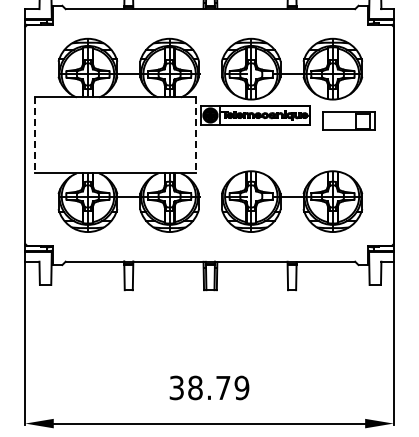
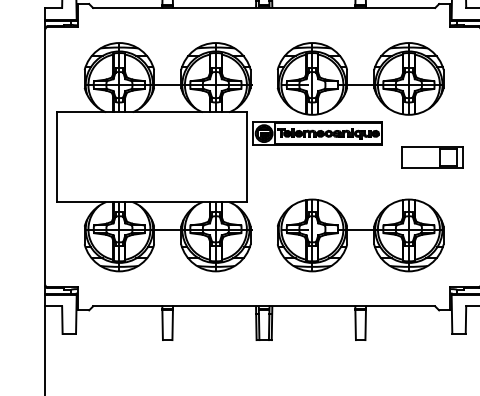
part: (348, 120) -> (432, 156), moved
line: (34, 135) -> (56, 157), dashed -> solid
line: (196, 135) -> (247, 157), dashed -> solid

